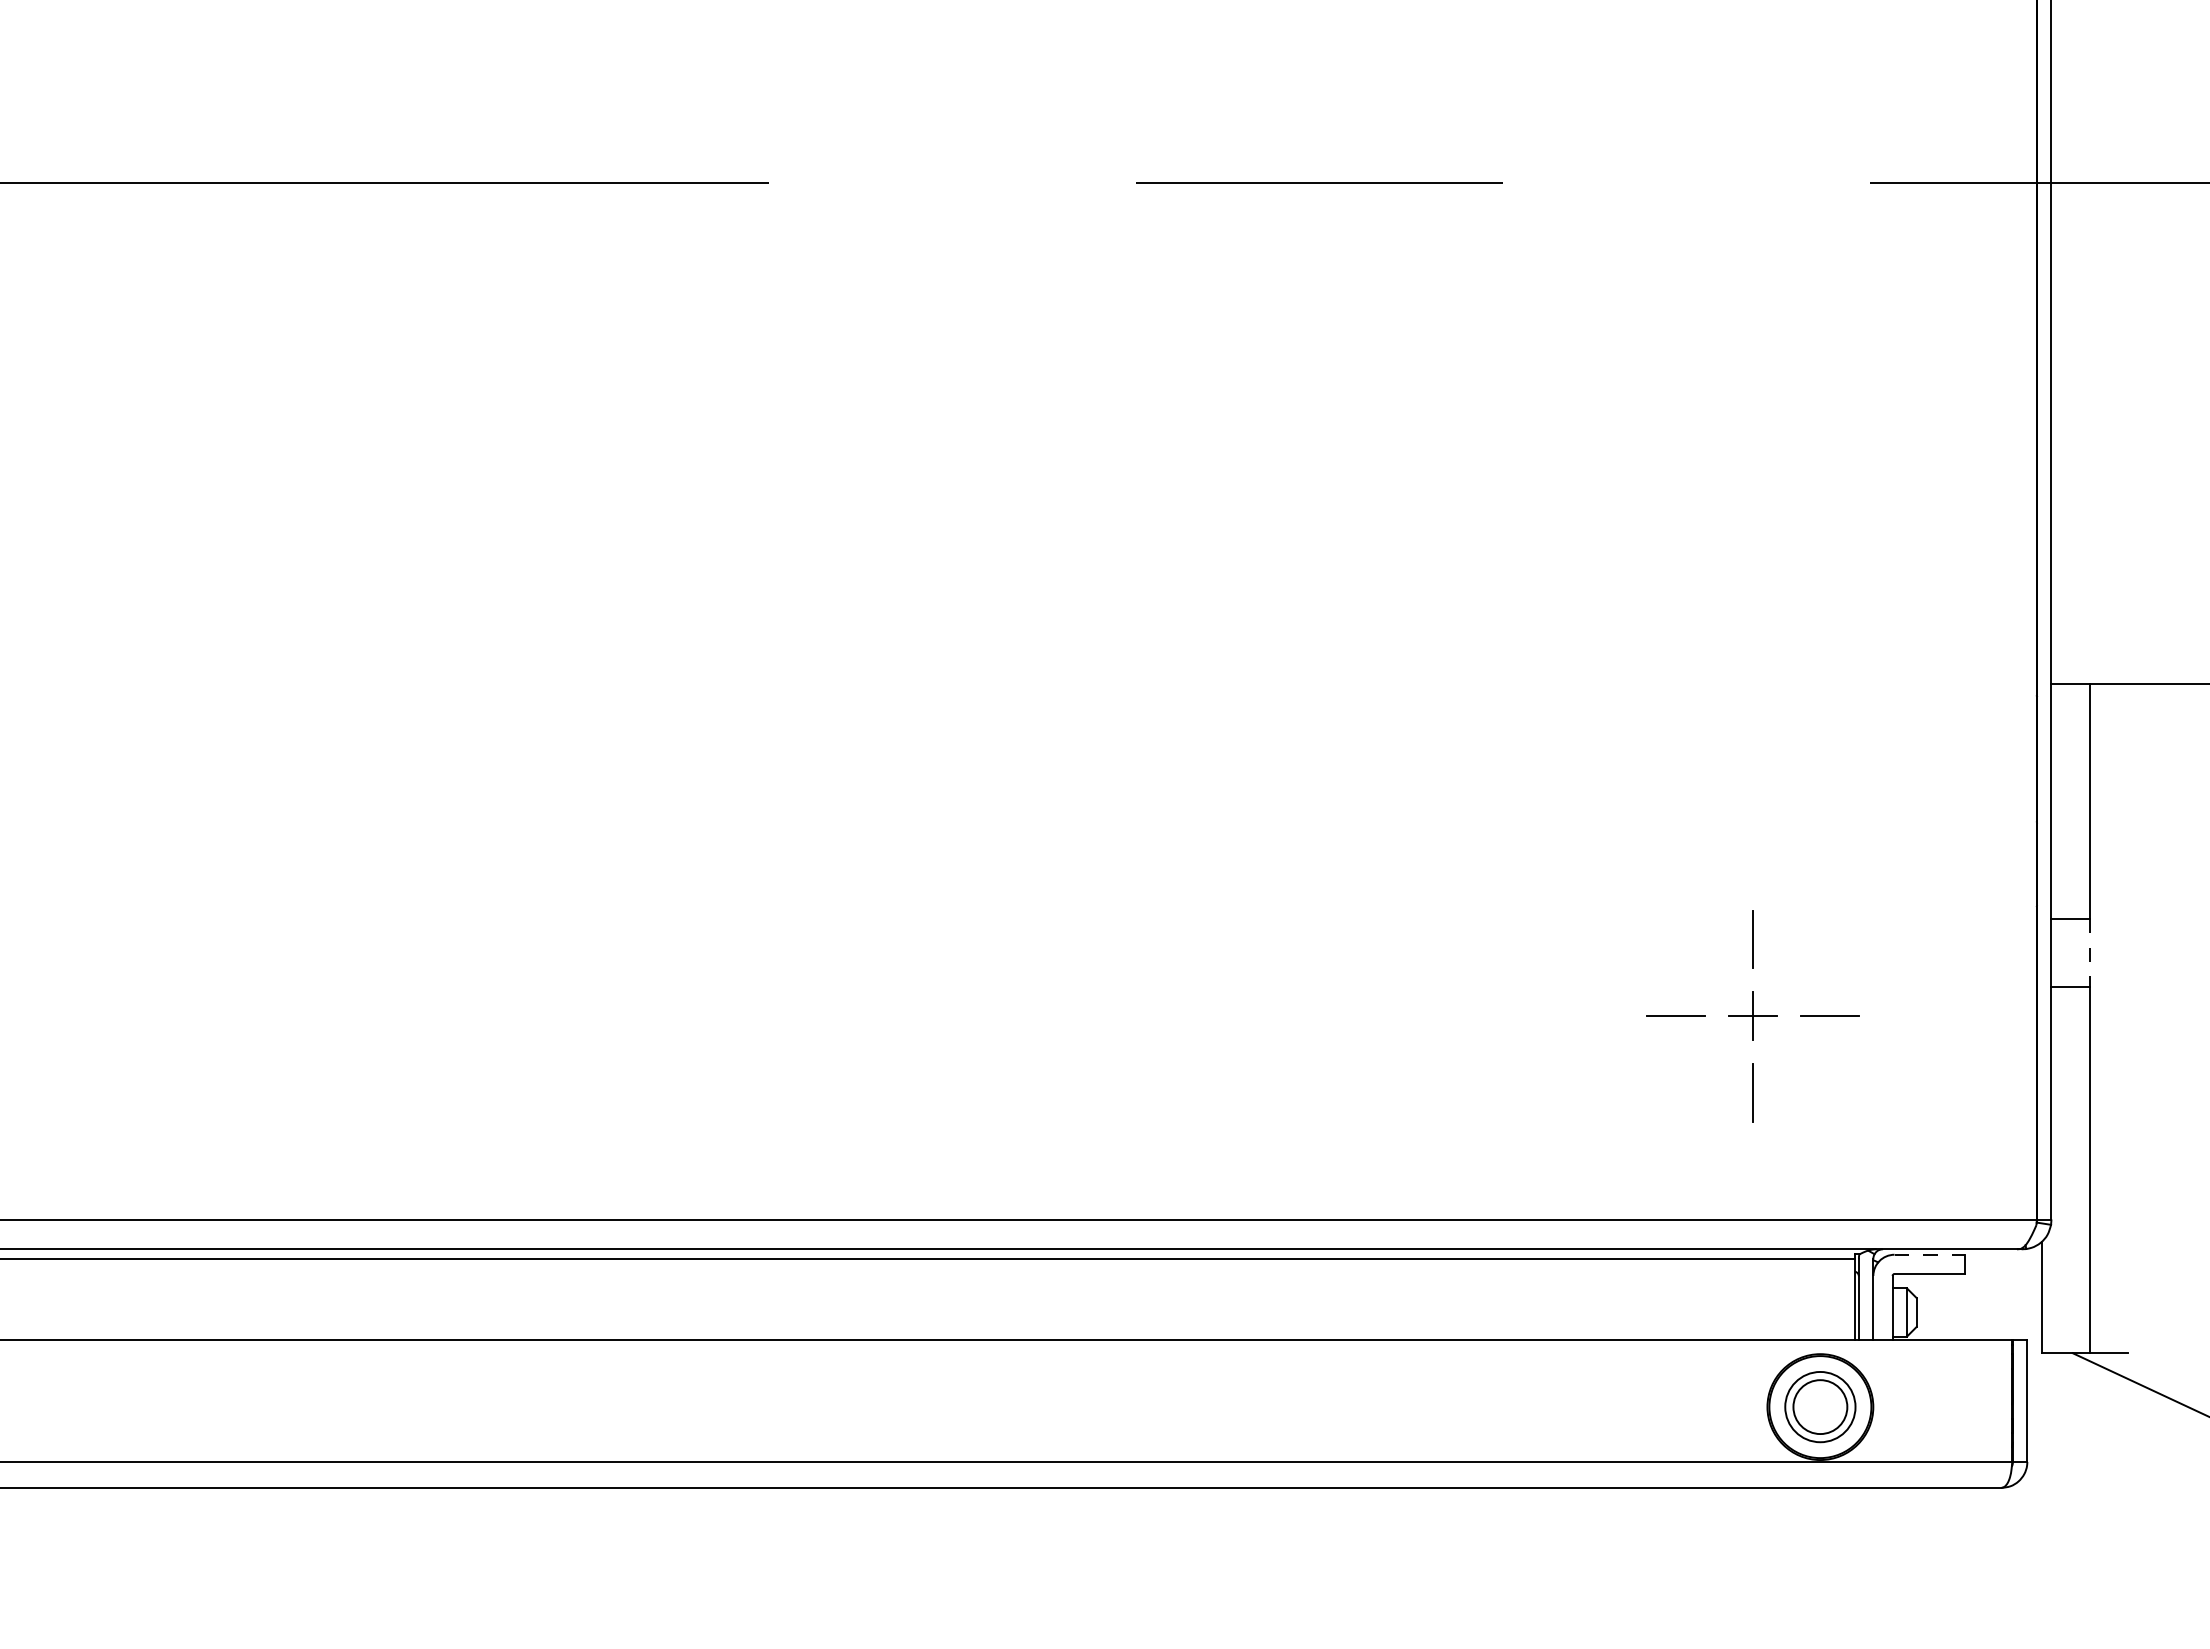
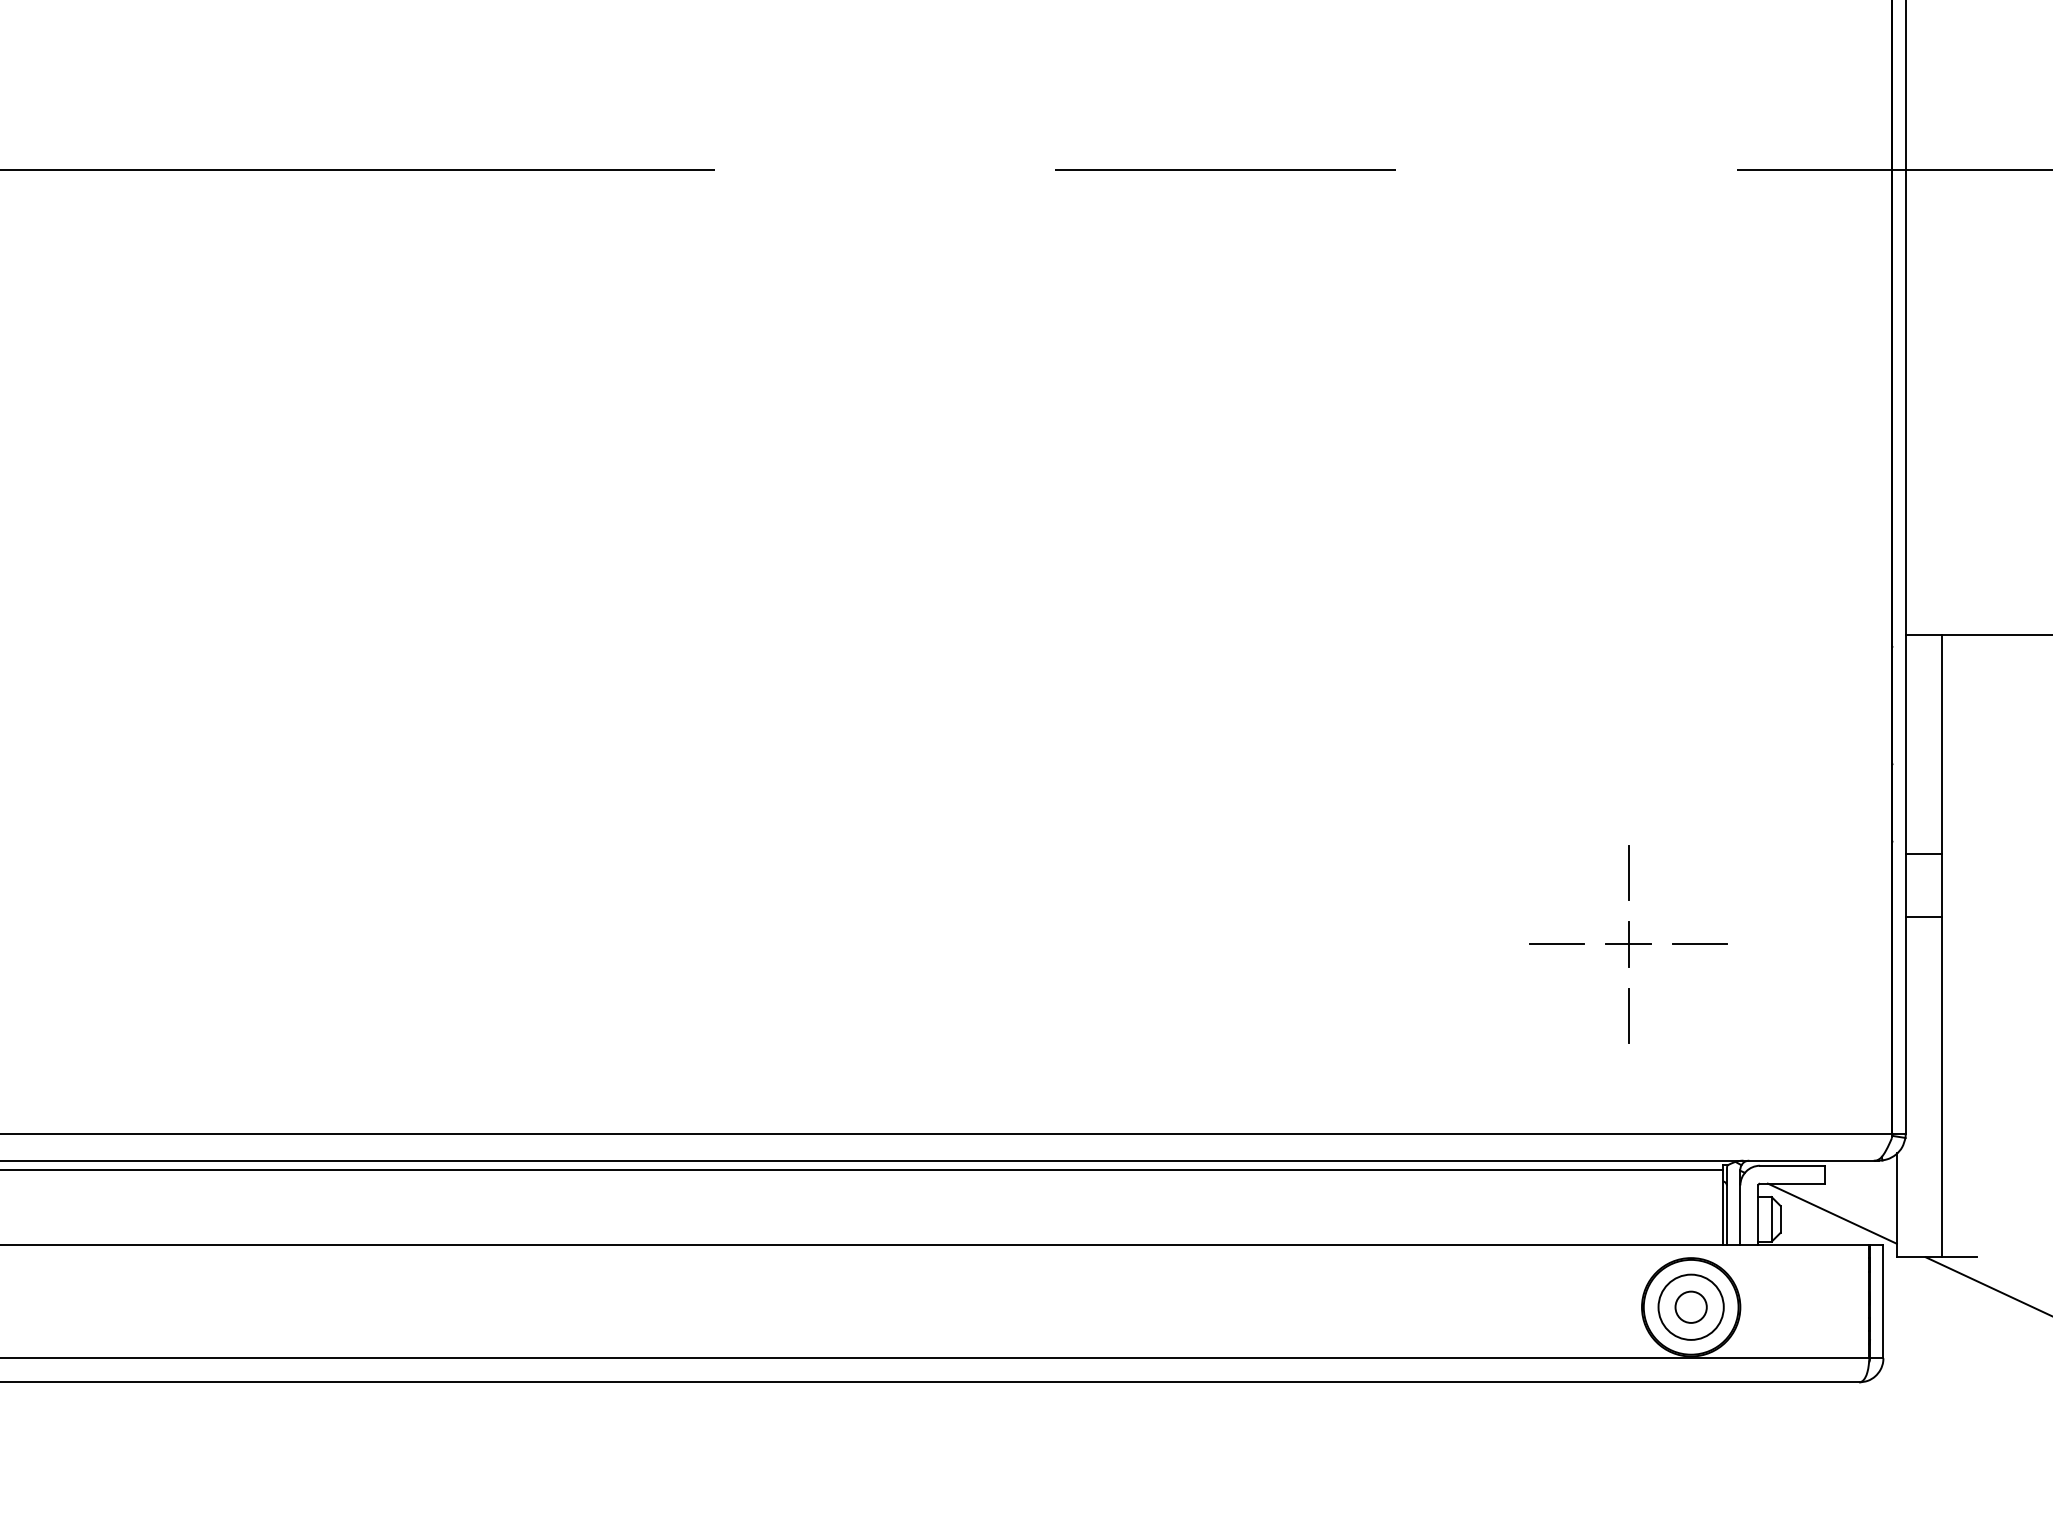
line: (2089, 953) -> (1941, 885), dashed -> solid
line: (1930, 1254) -> (1793, 1165), dashed -> solid
line: (1972, 1306) -> (1832, 1213), added
circle: (1820, 1406) -> (1691, 1306), size x0.62

